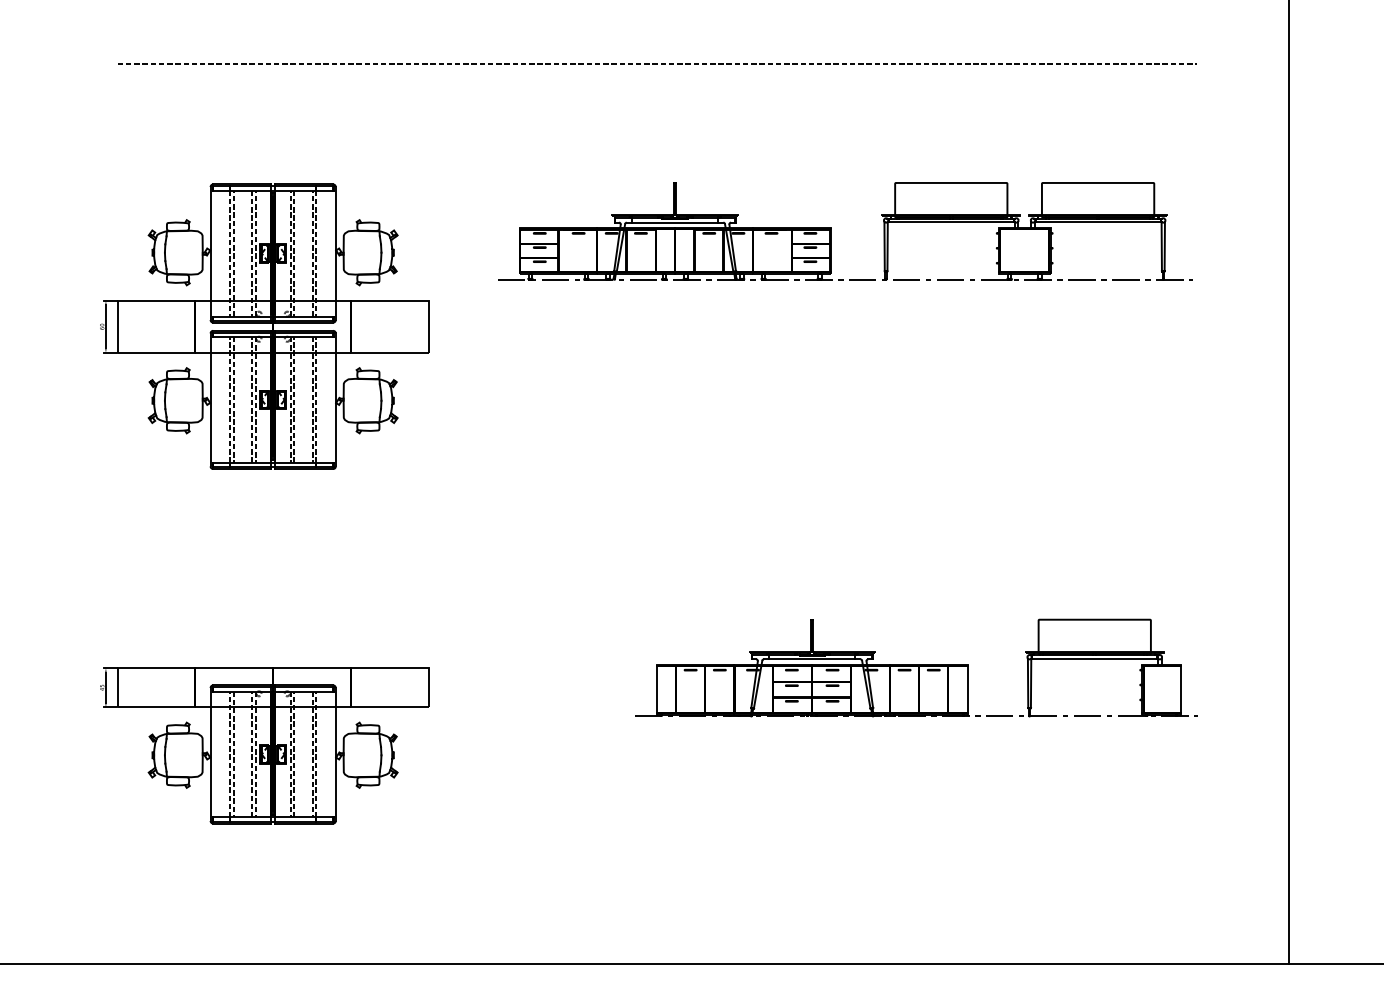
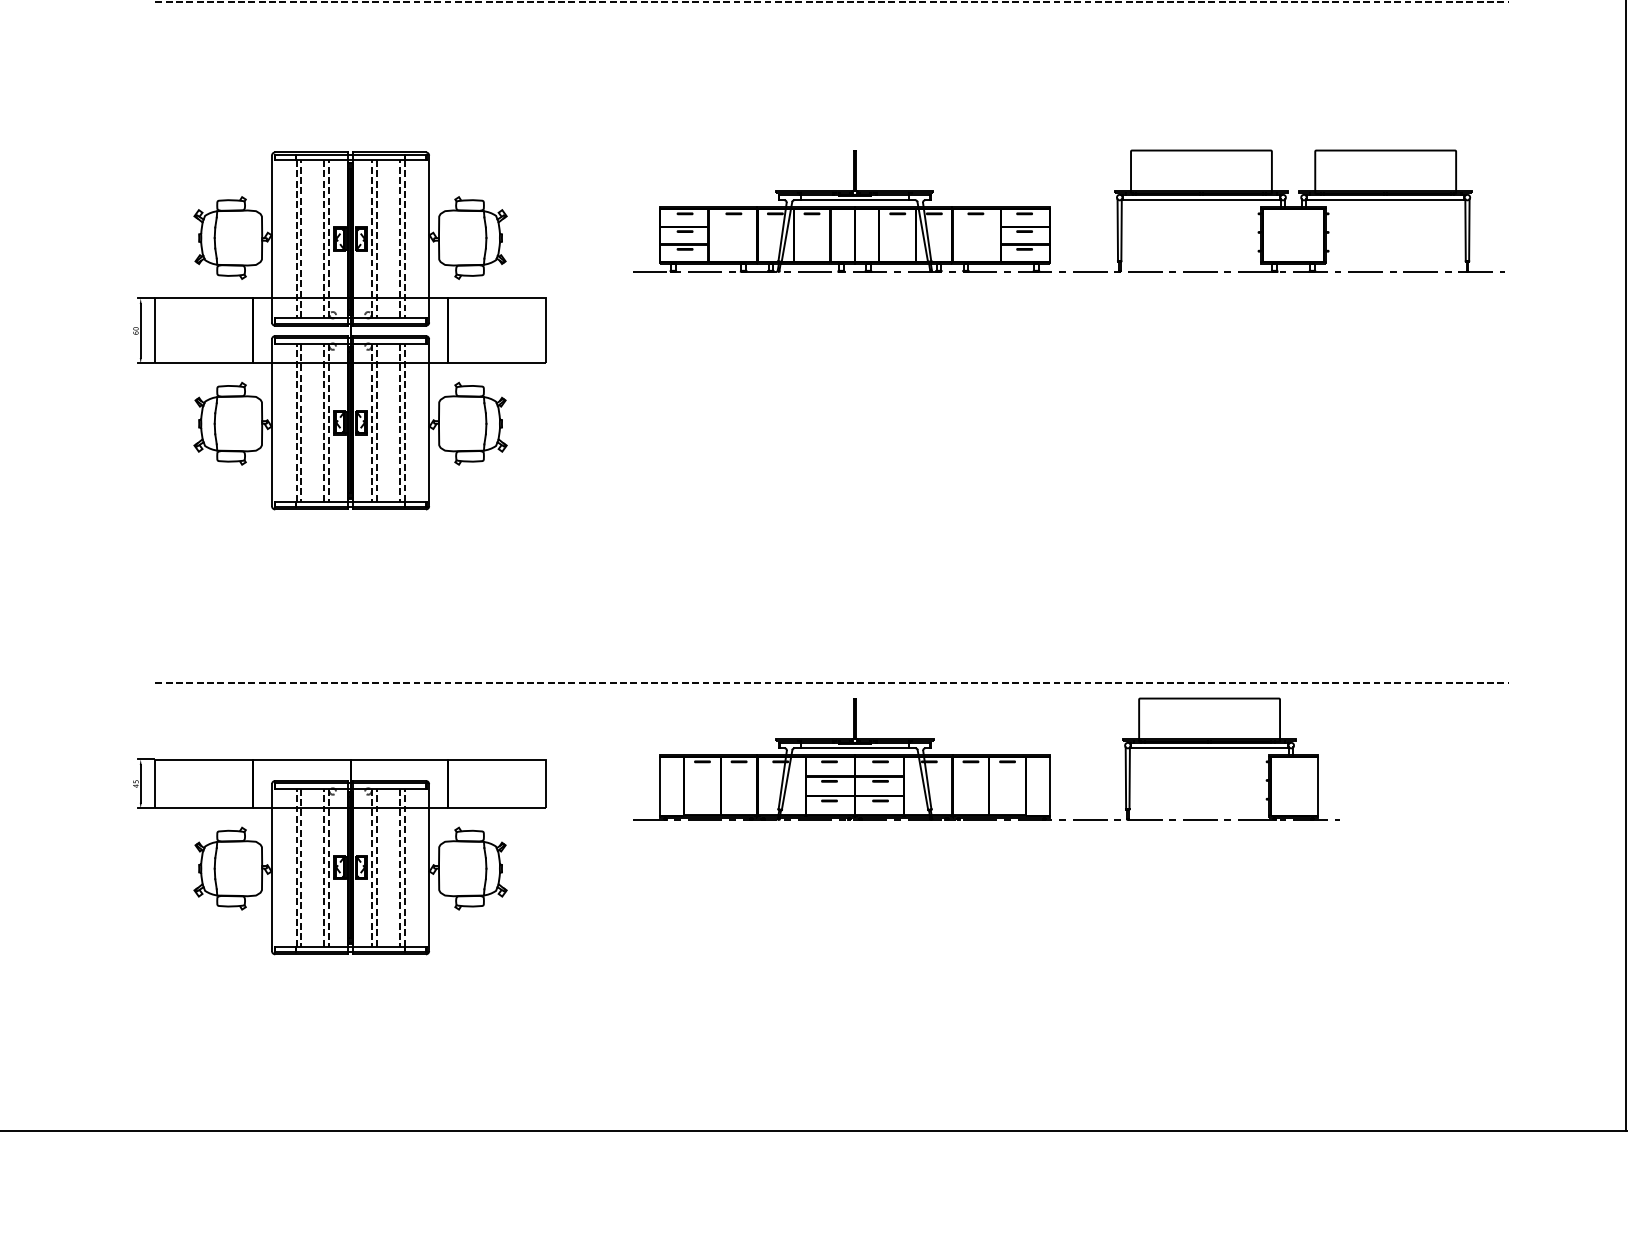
line: (656, 607) -> (831, 683), added
part: (916, 667) -> (985, 758), moved

